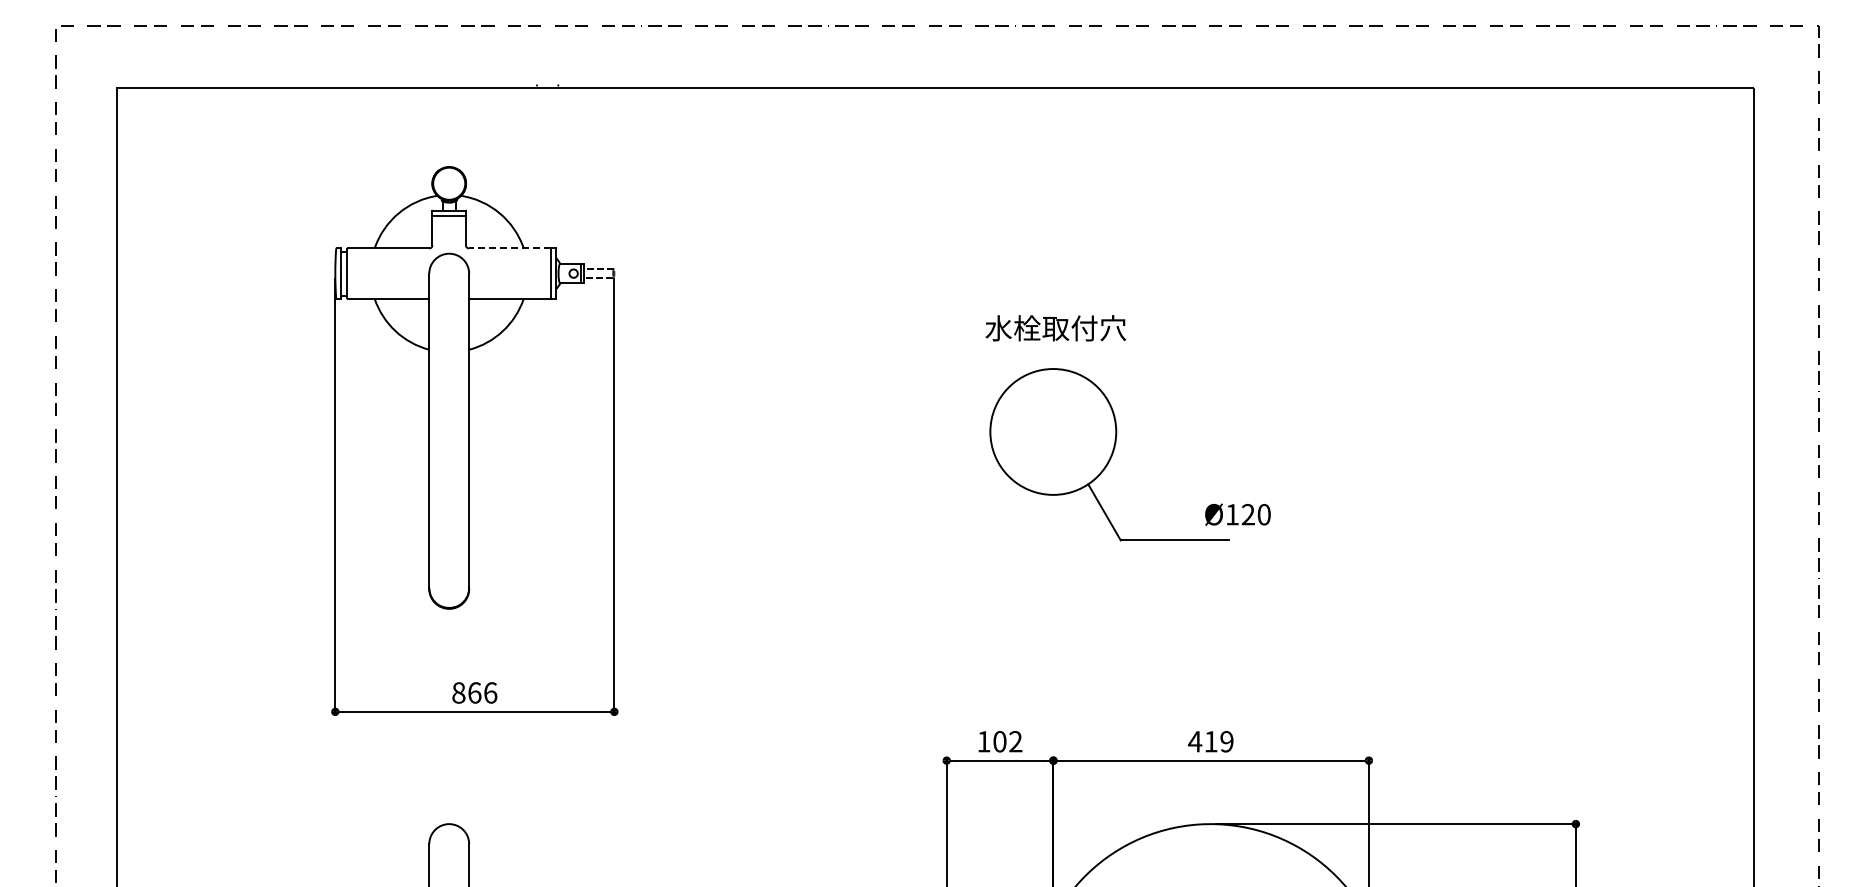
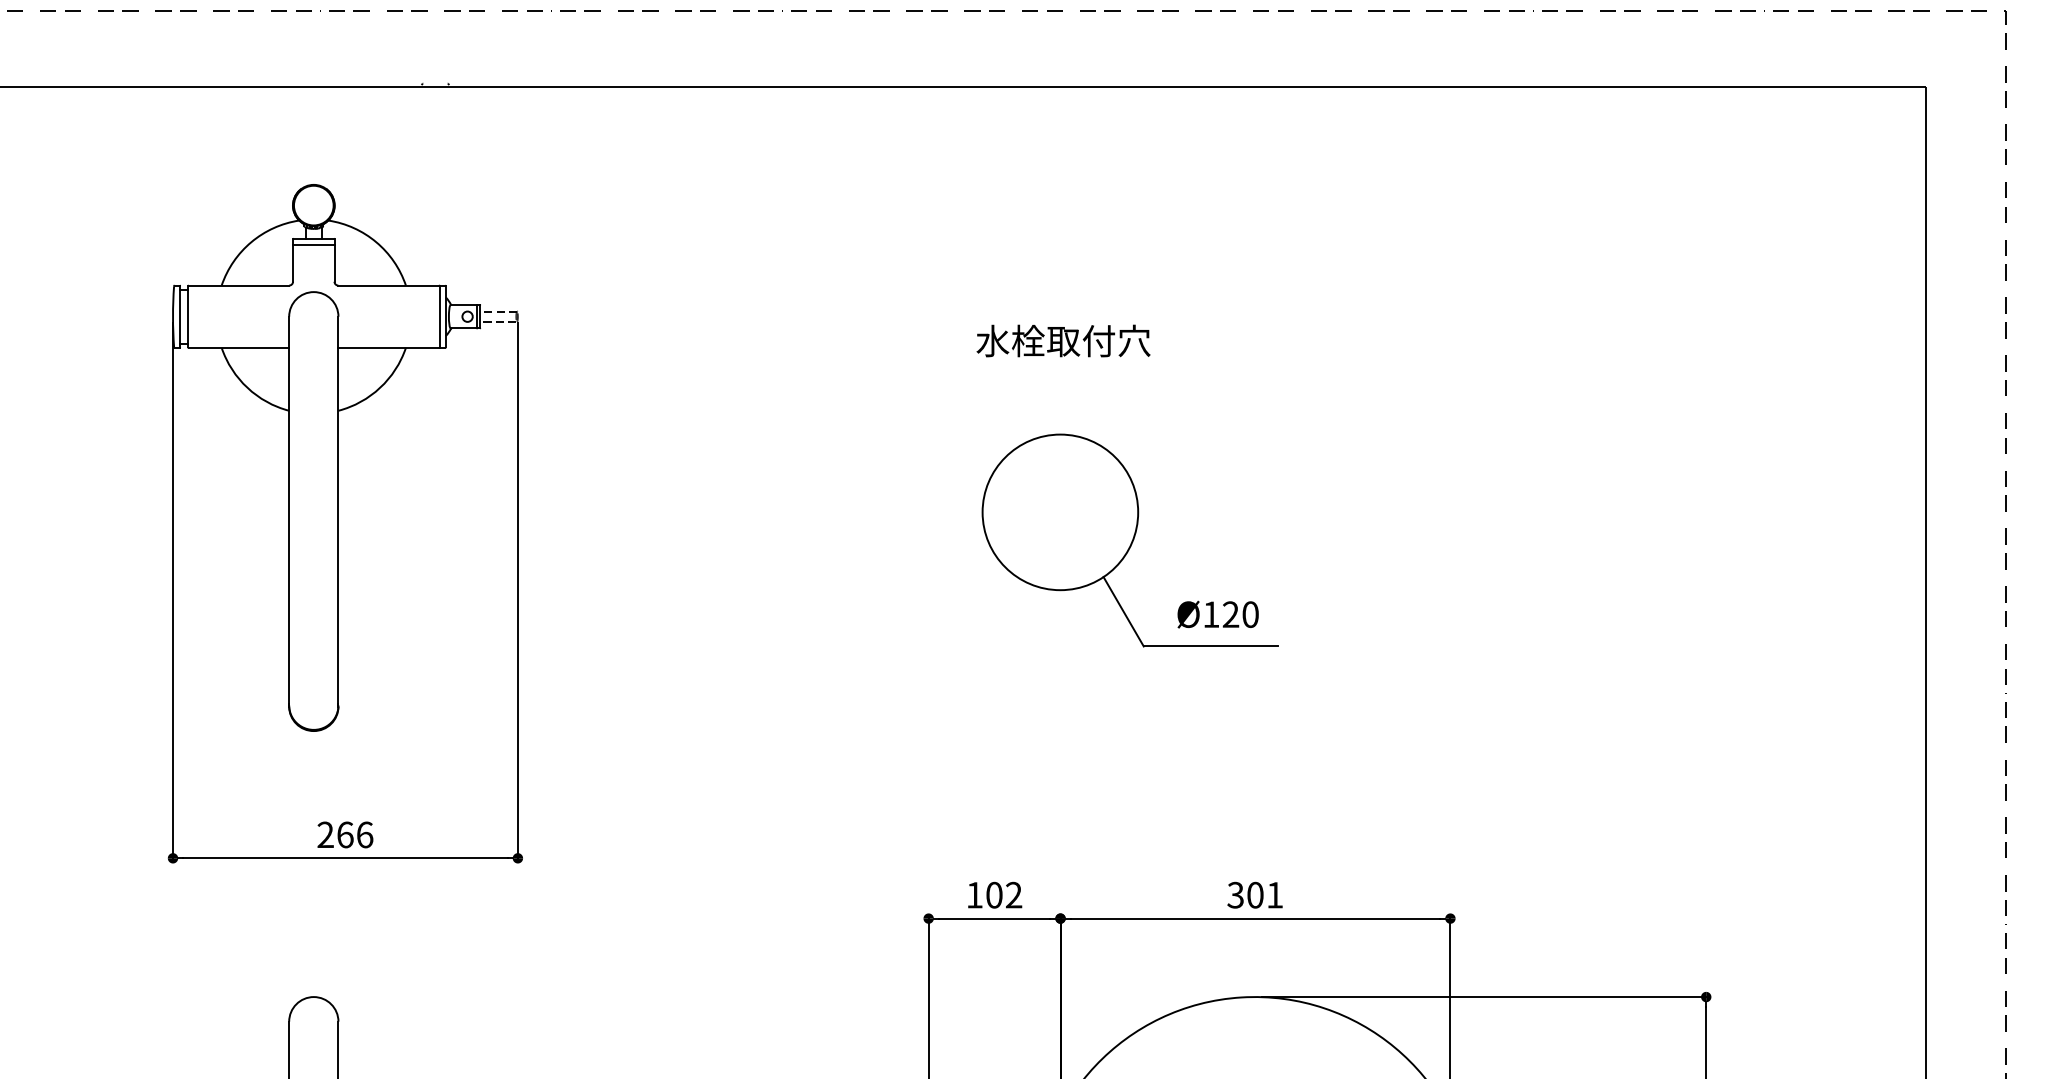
line: (509, 248) -> (388, 285), dashed -> solid
text: (1055, 328) -> (1063, 341), moved
text: (1237, 514) -> (1217, 614), moved
text: (458, 692) -> (325, 834), 866 -> 266
text: (1210, 741) -> (1254, 894), 419 -> 301

